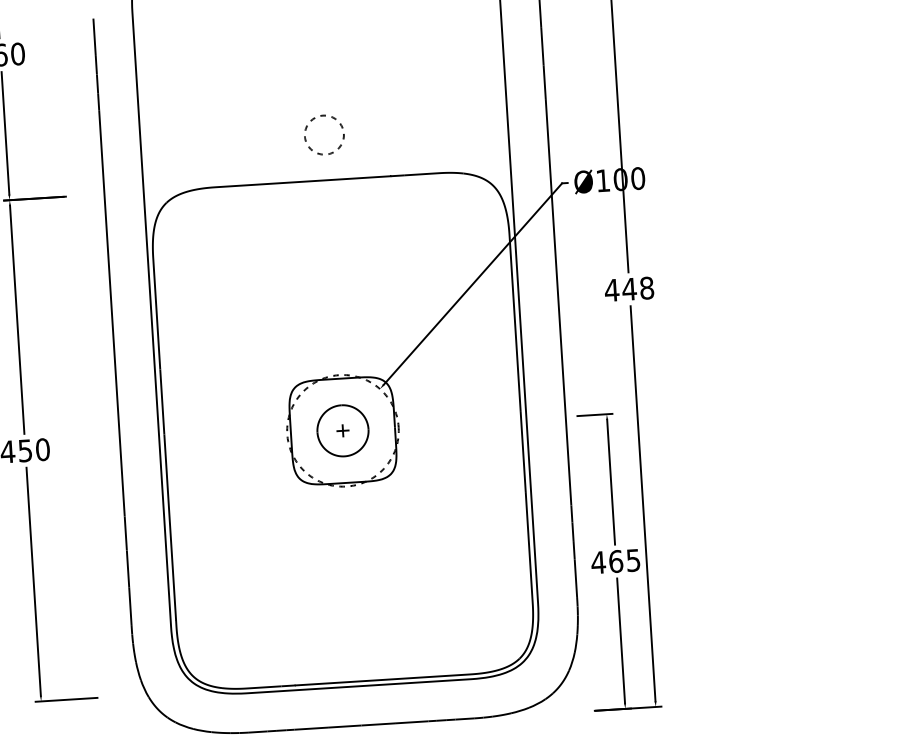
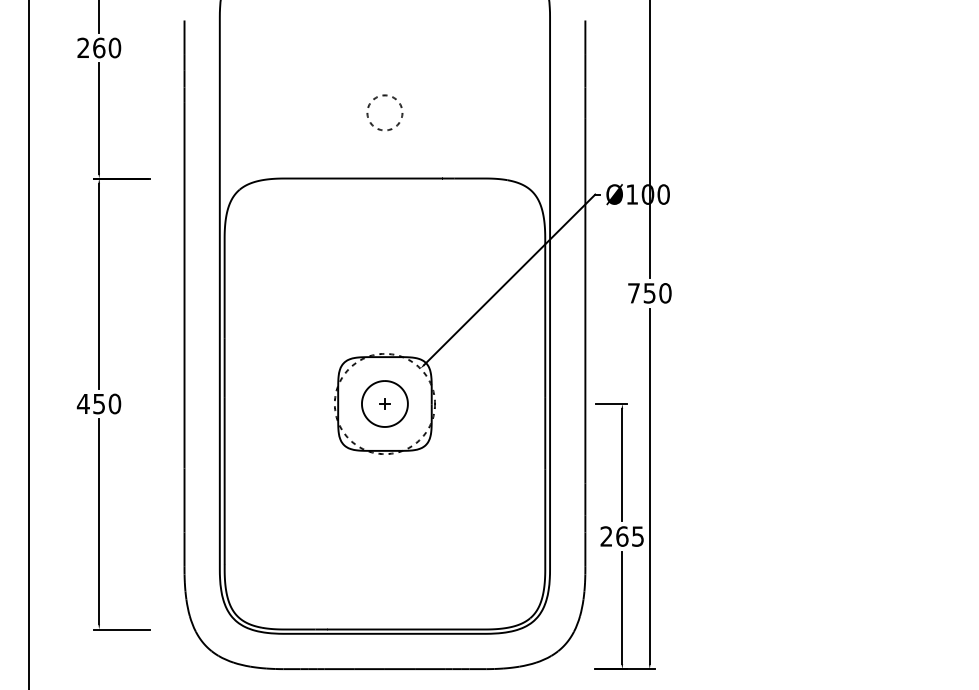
circle: (323, 134) -> (384, 112), moved
text: (629, 289) -> (649, 293), 448 -> 750
text: (598, 562) -> (606, 536), 465 -> 265

